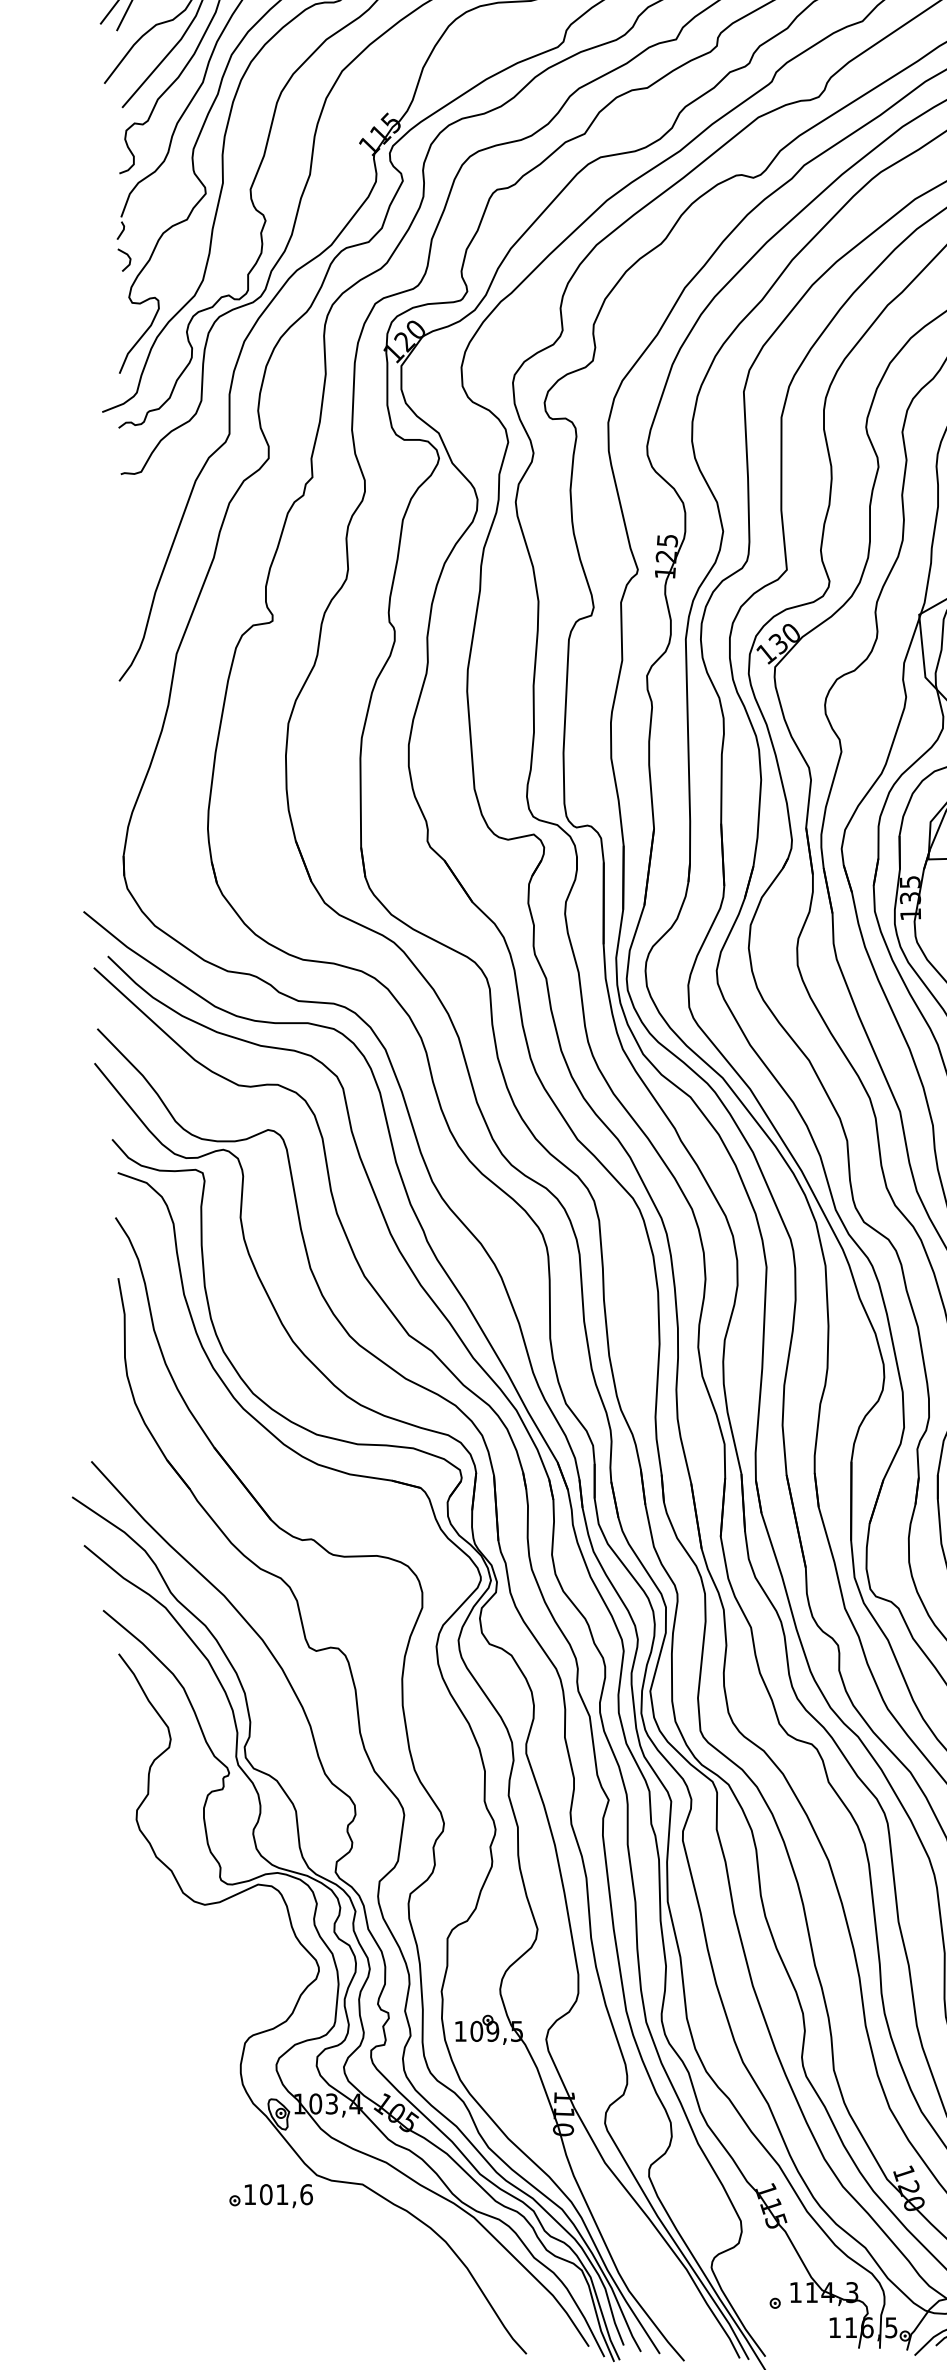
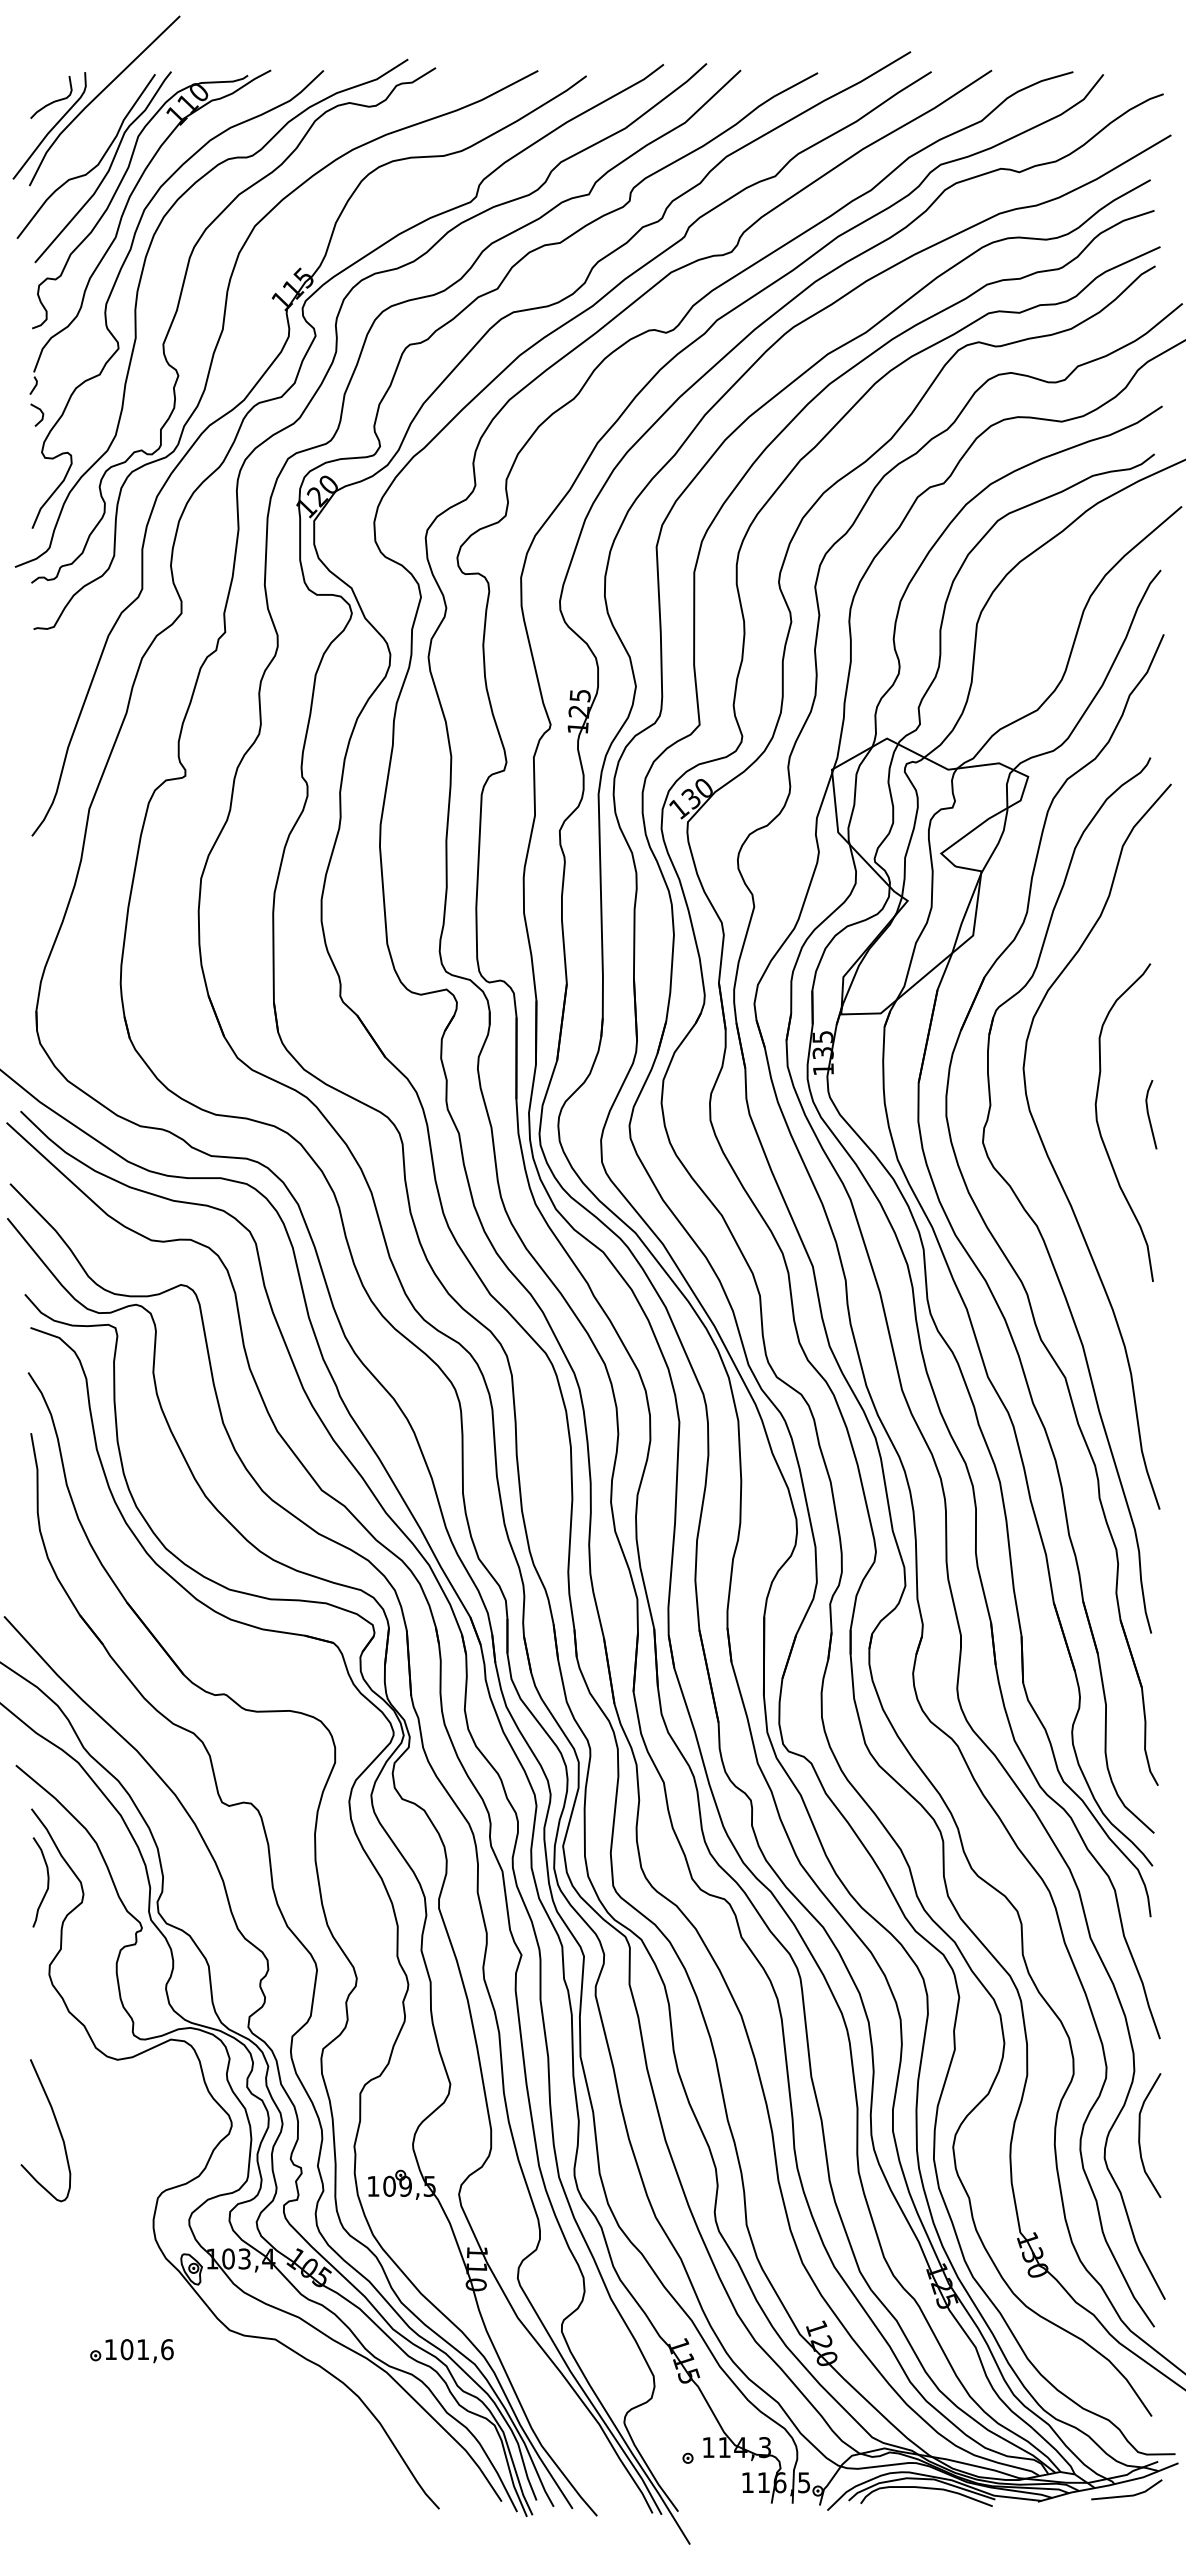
curve: (134, 1727) -> (47, 1882), added
curve: (144, 1972) -> (57, 2127), added
part: (270, 2196) -> (131, 2351), moved

